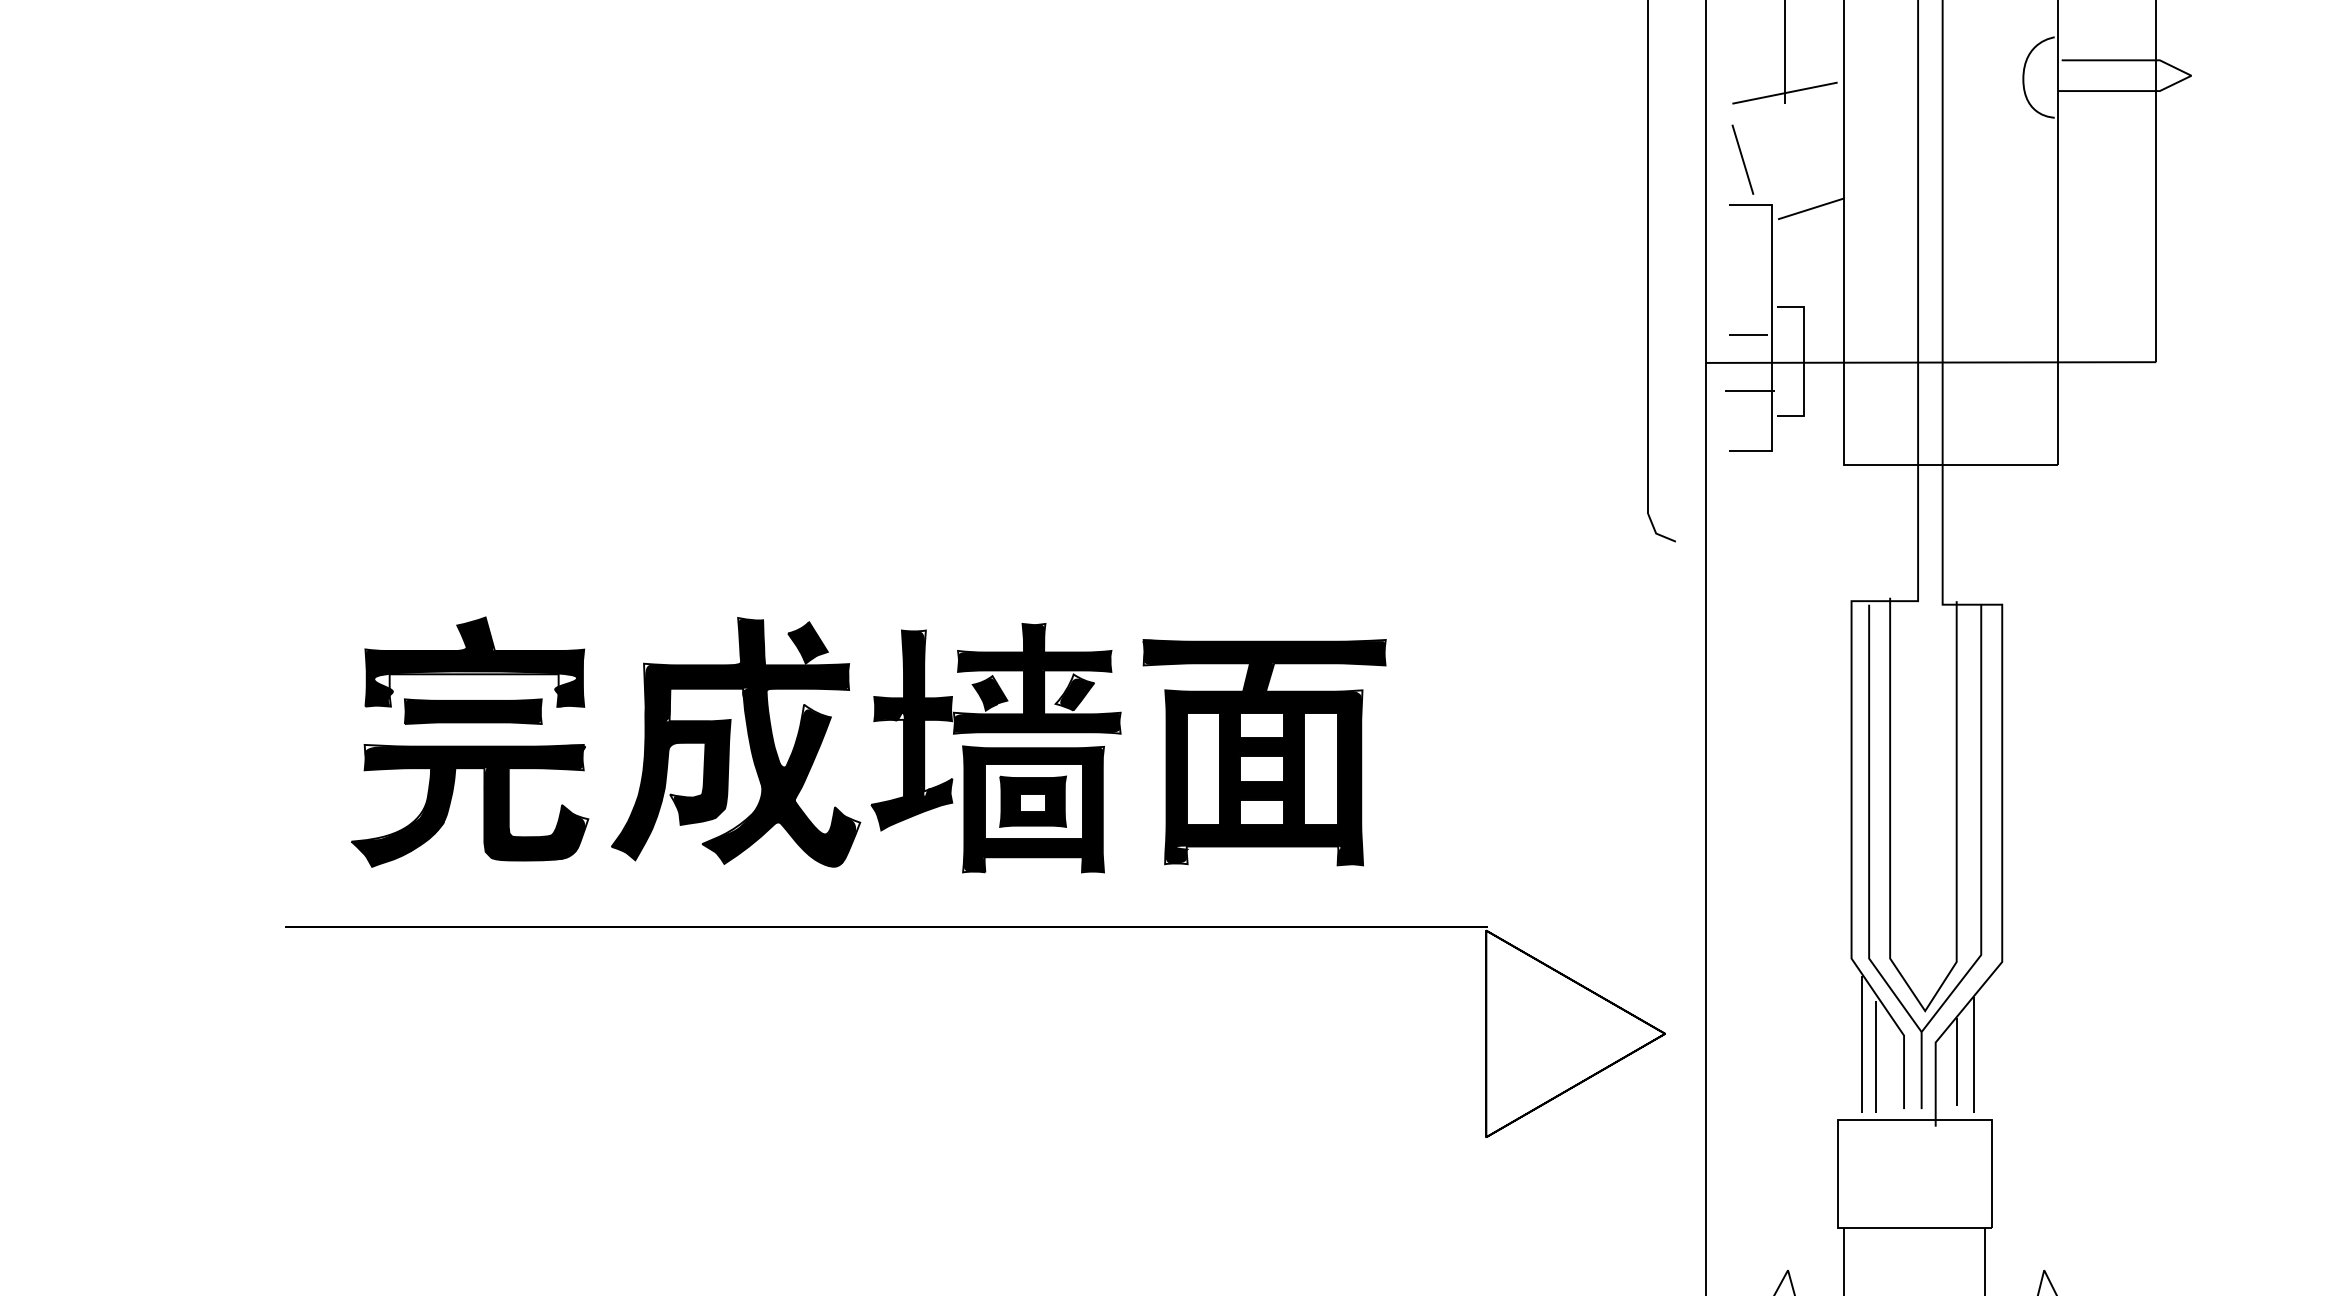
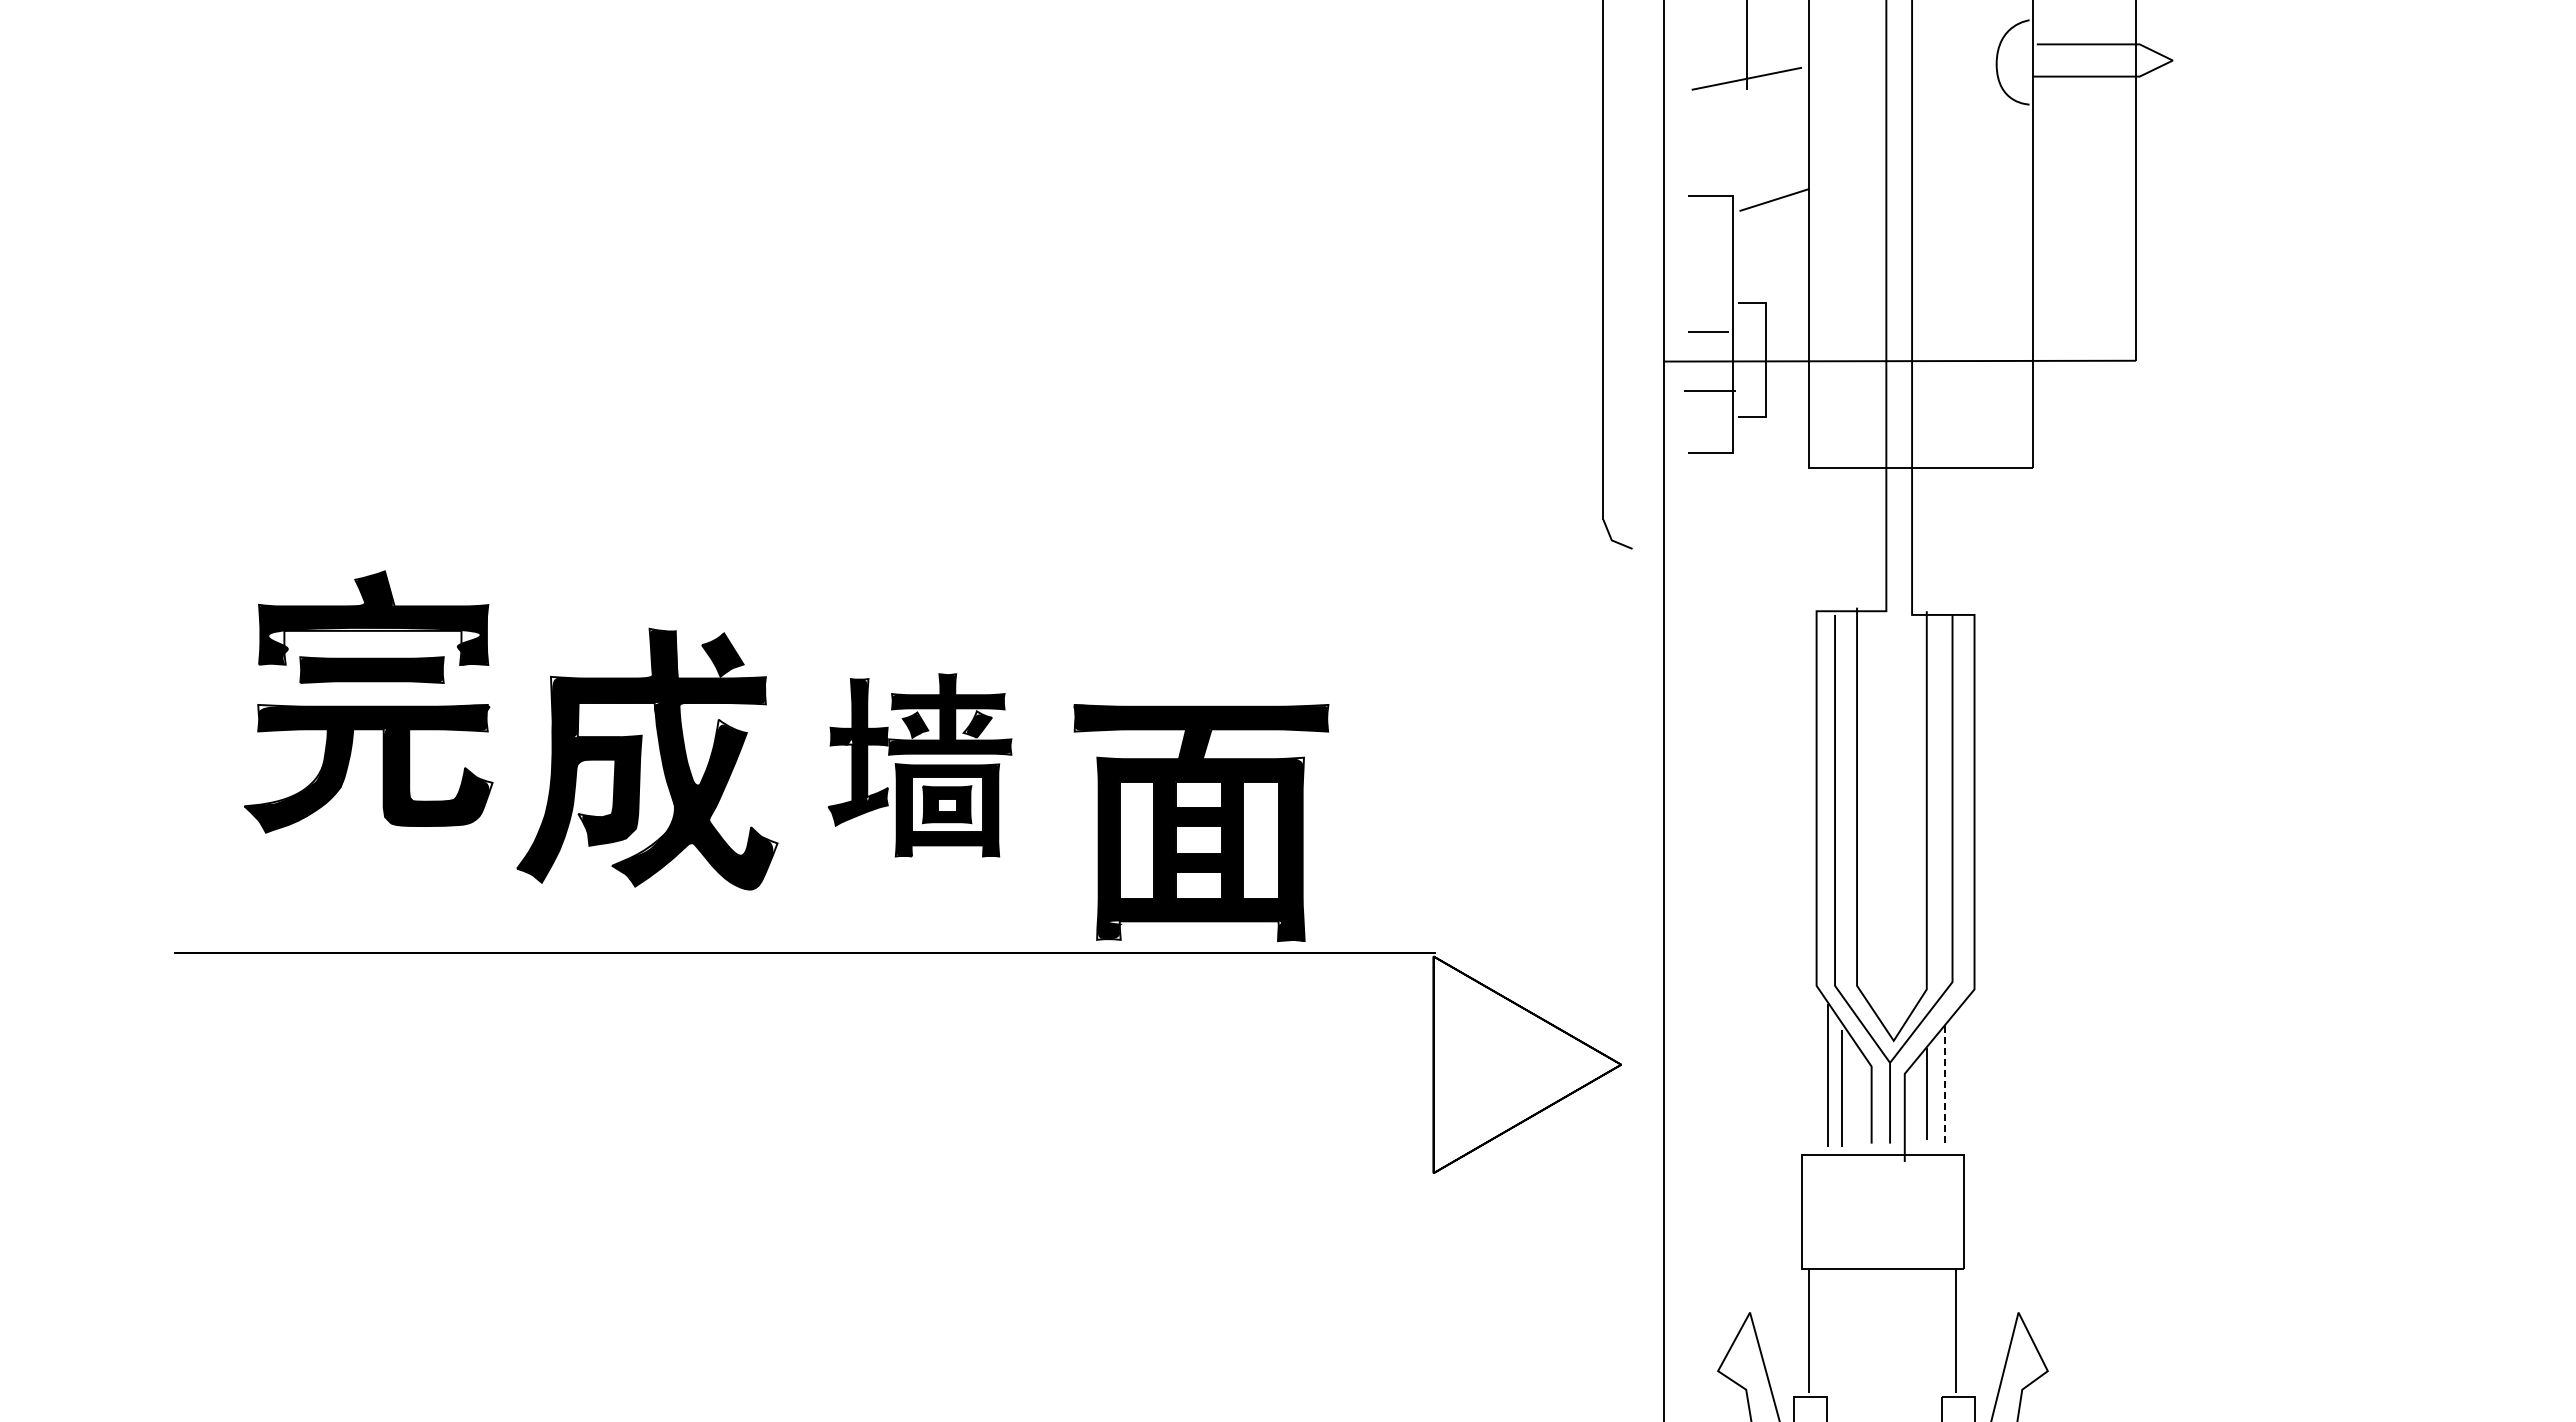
line: (1742, 159) -> (1702, 148), removed
part: (469, 741) -> (368, 701), moved
part: (995, 748) -> (919, 765), size x0.7
part: (1264, 752) -> (1201, 822), moved
line: (1974, 1054) -> (1945, 1086), solid -> dashed

